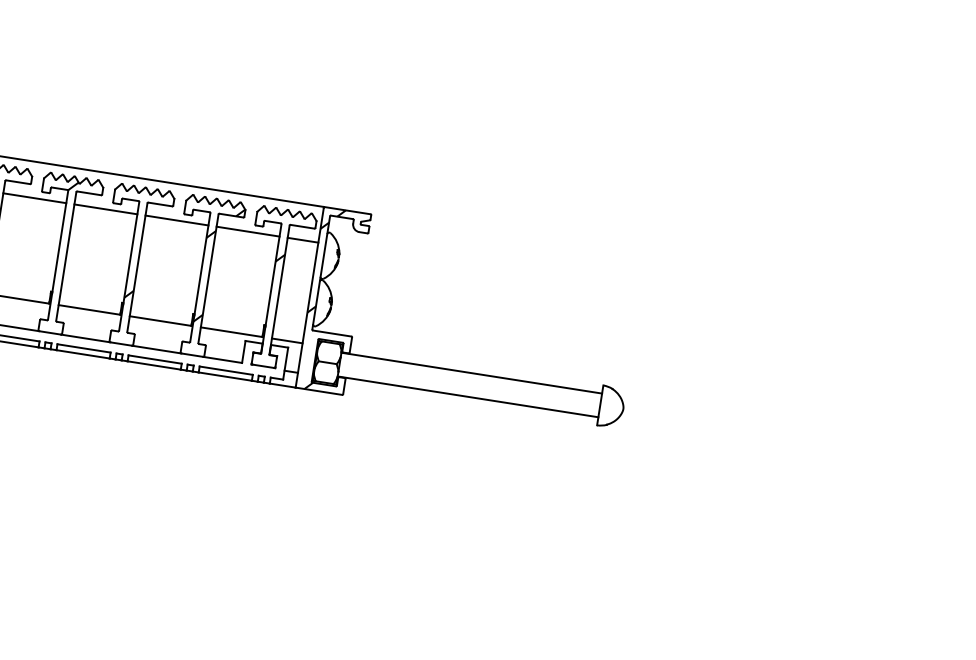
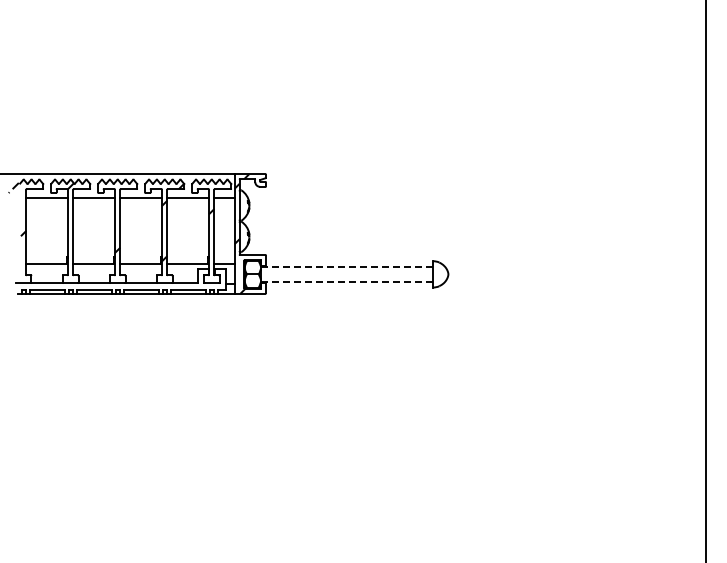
line: (471, 372) -> (346, 266), solid -> dashed
line: (468, 397) -> (347, 282), solid -> dashed

